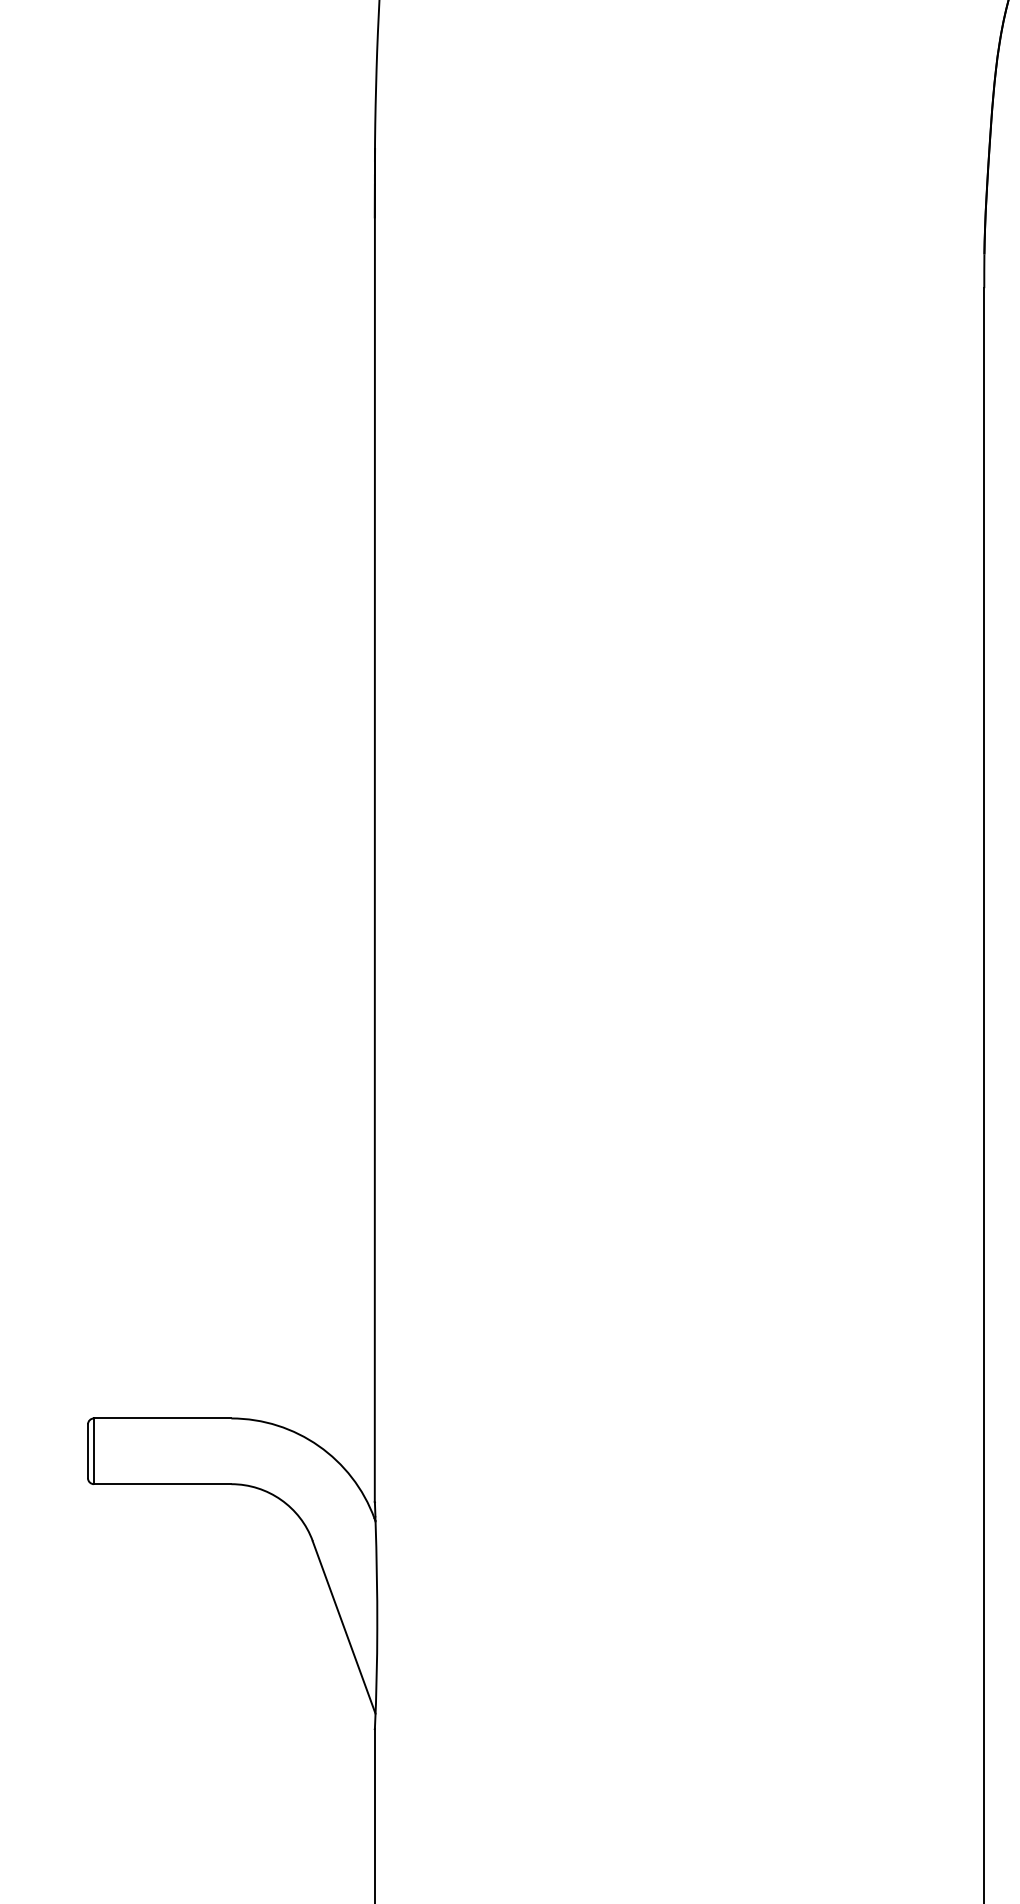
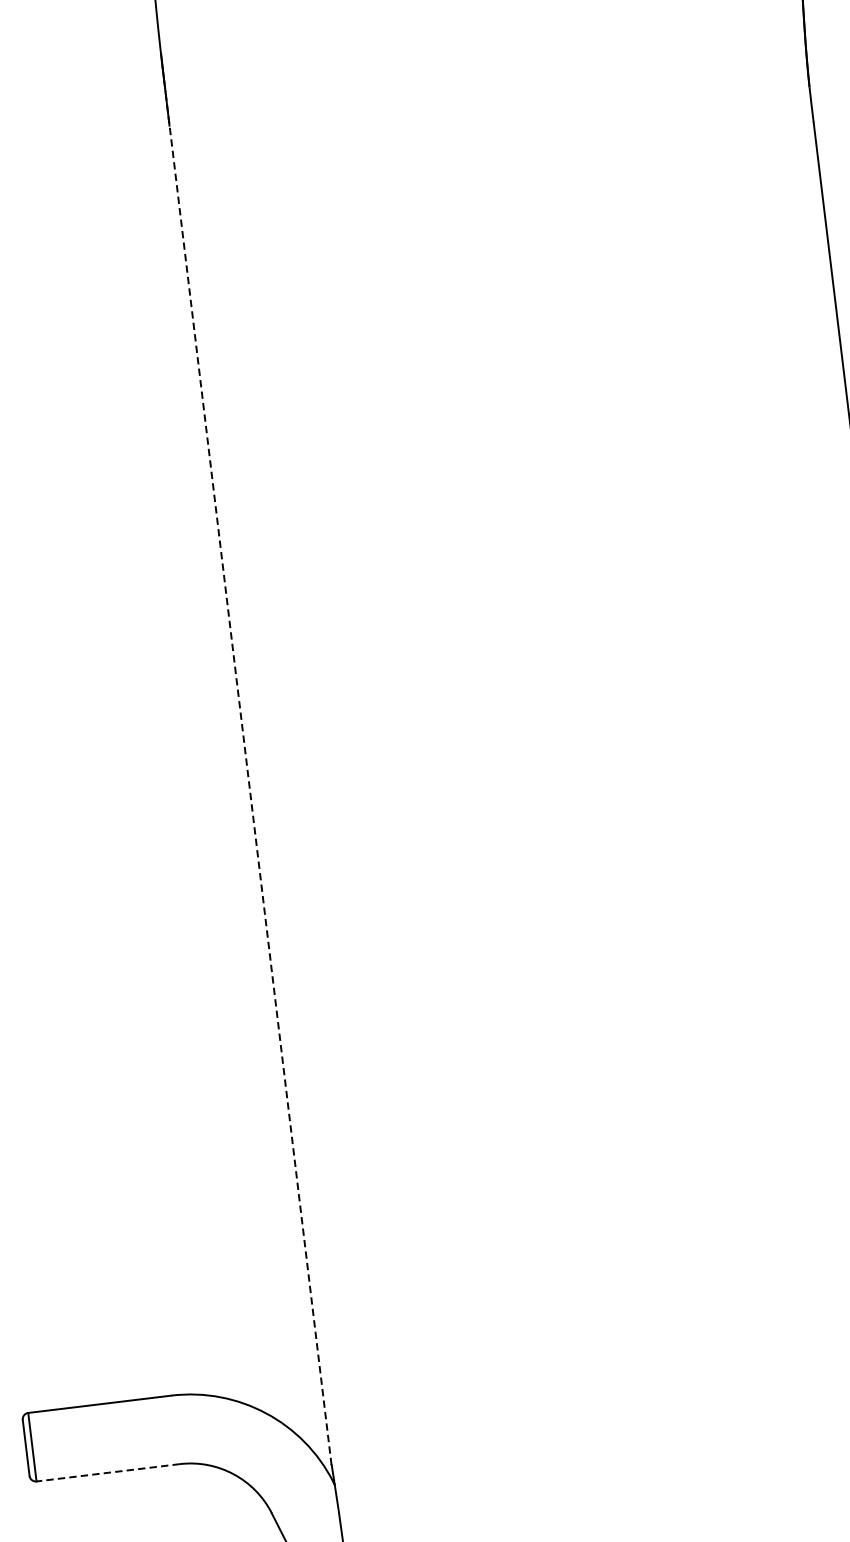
line: (374, 839) -> (247, 774), solid -> dashed
line: (162, 1484) -> (108, 1473), solid -> dashed

